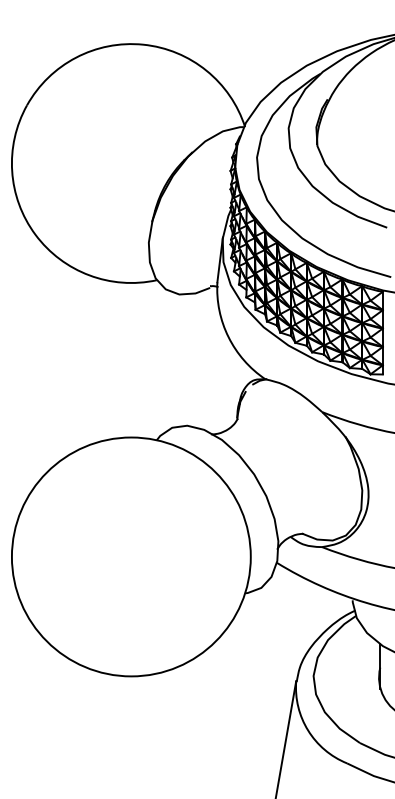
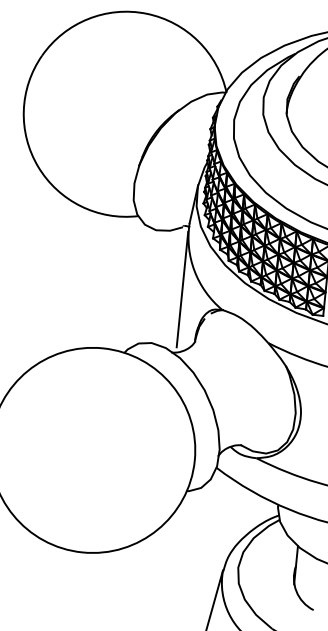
line: (216, 359) -> (182, 288), added

